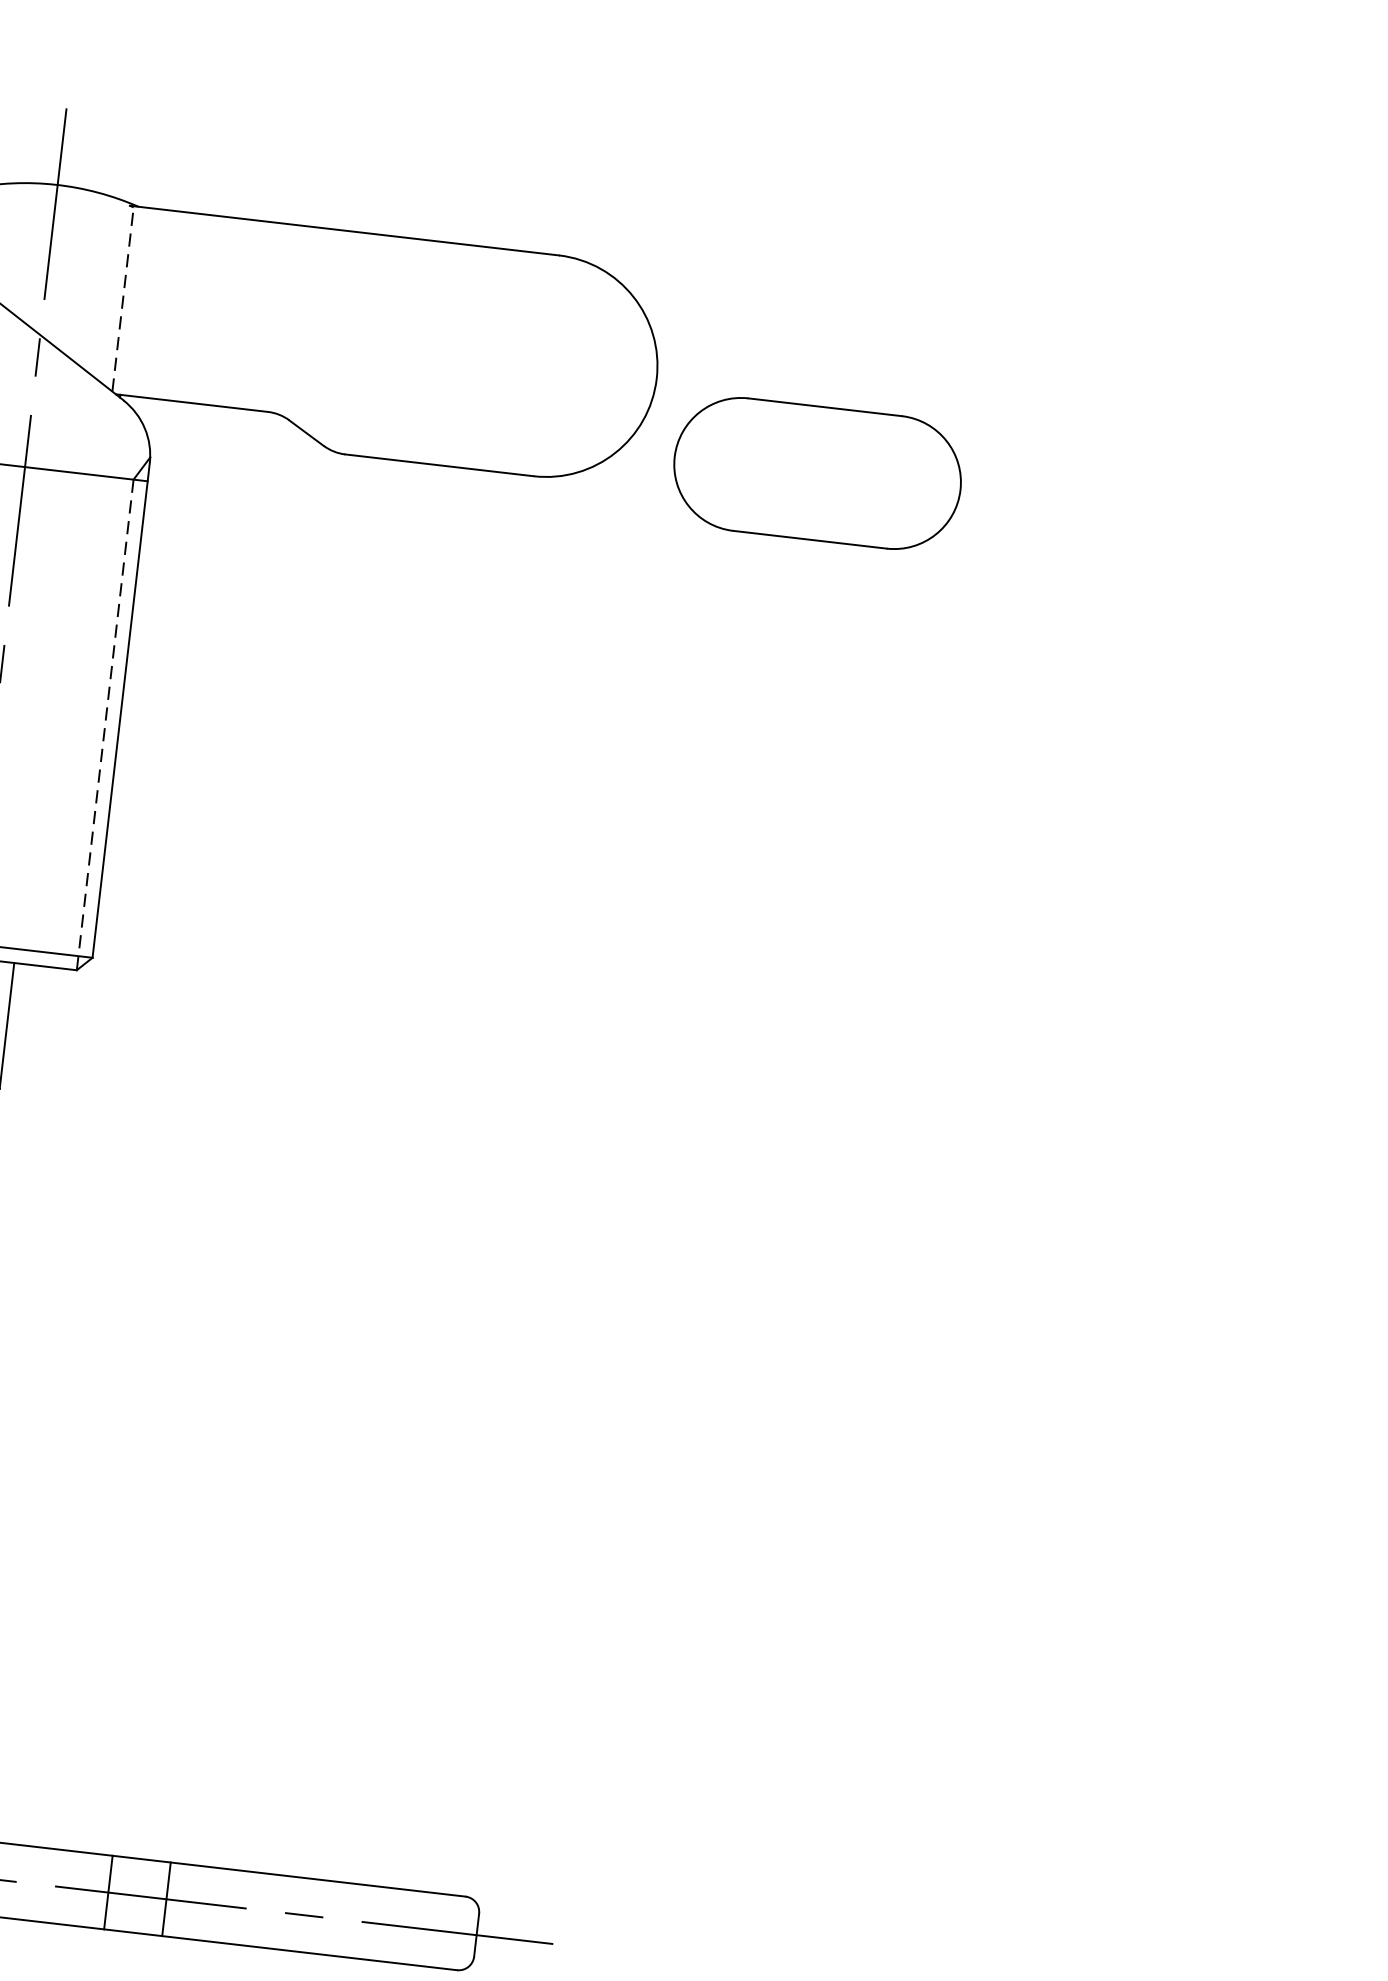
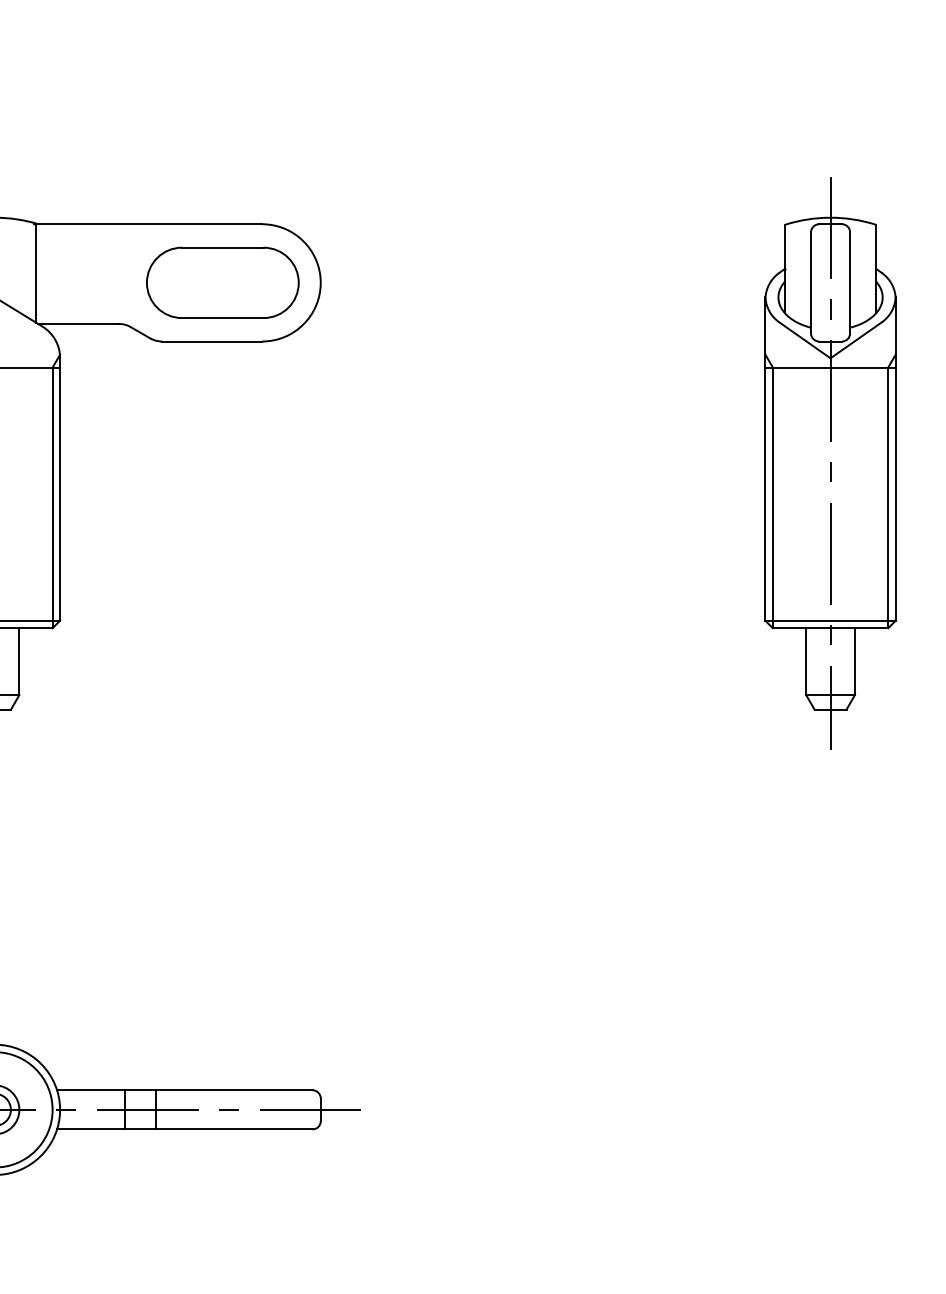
line: (123, 299) -> (36, 273), dashed -> solid
part: (817, 472) -> (222, 282), moved
line: (104, 726) -> (52, 498), dashed -> solid

